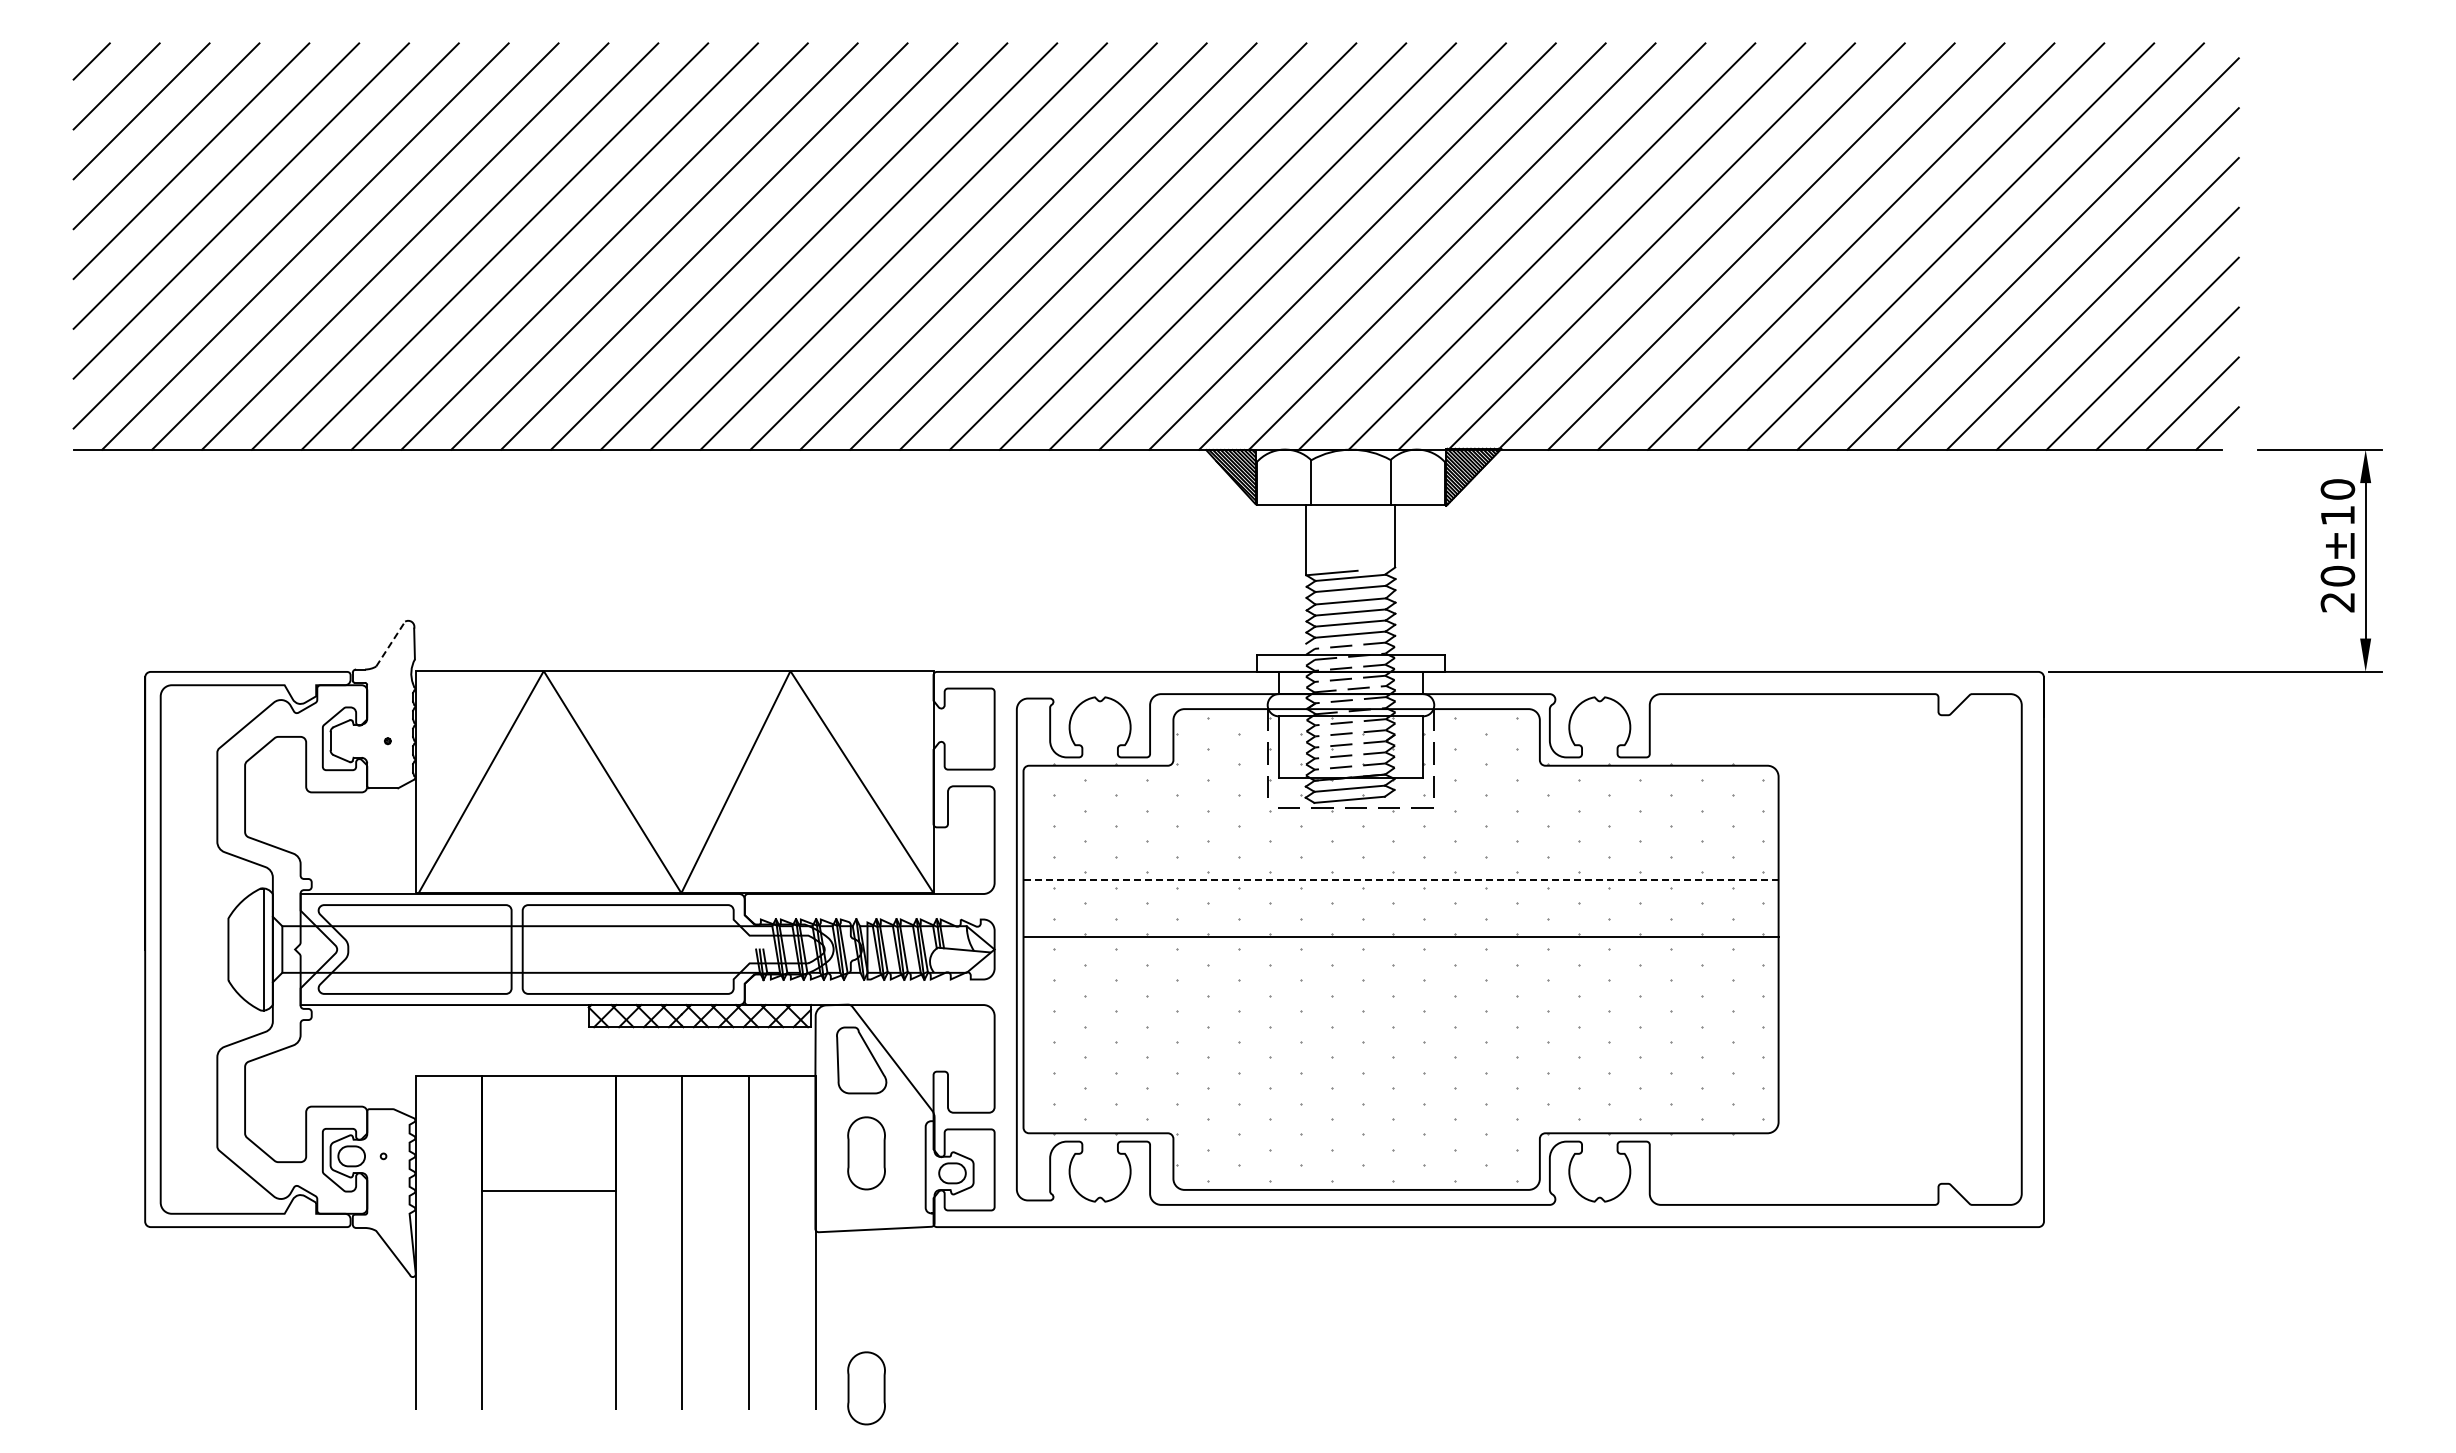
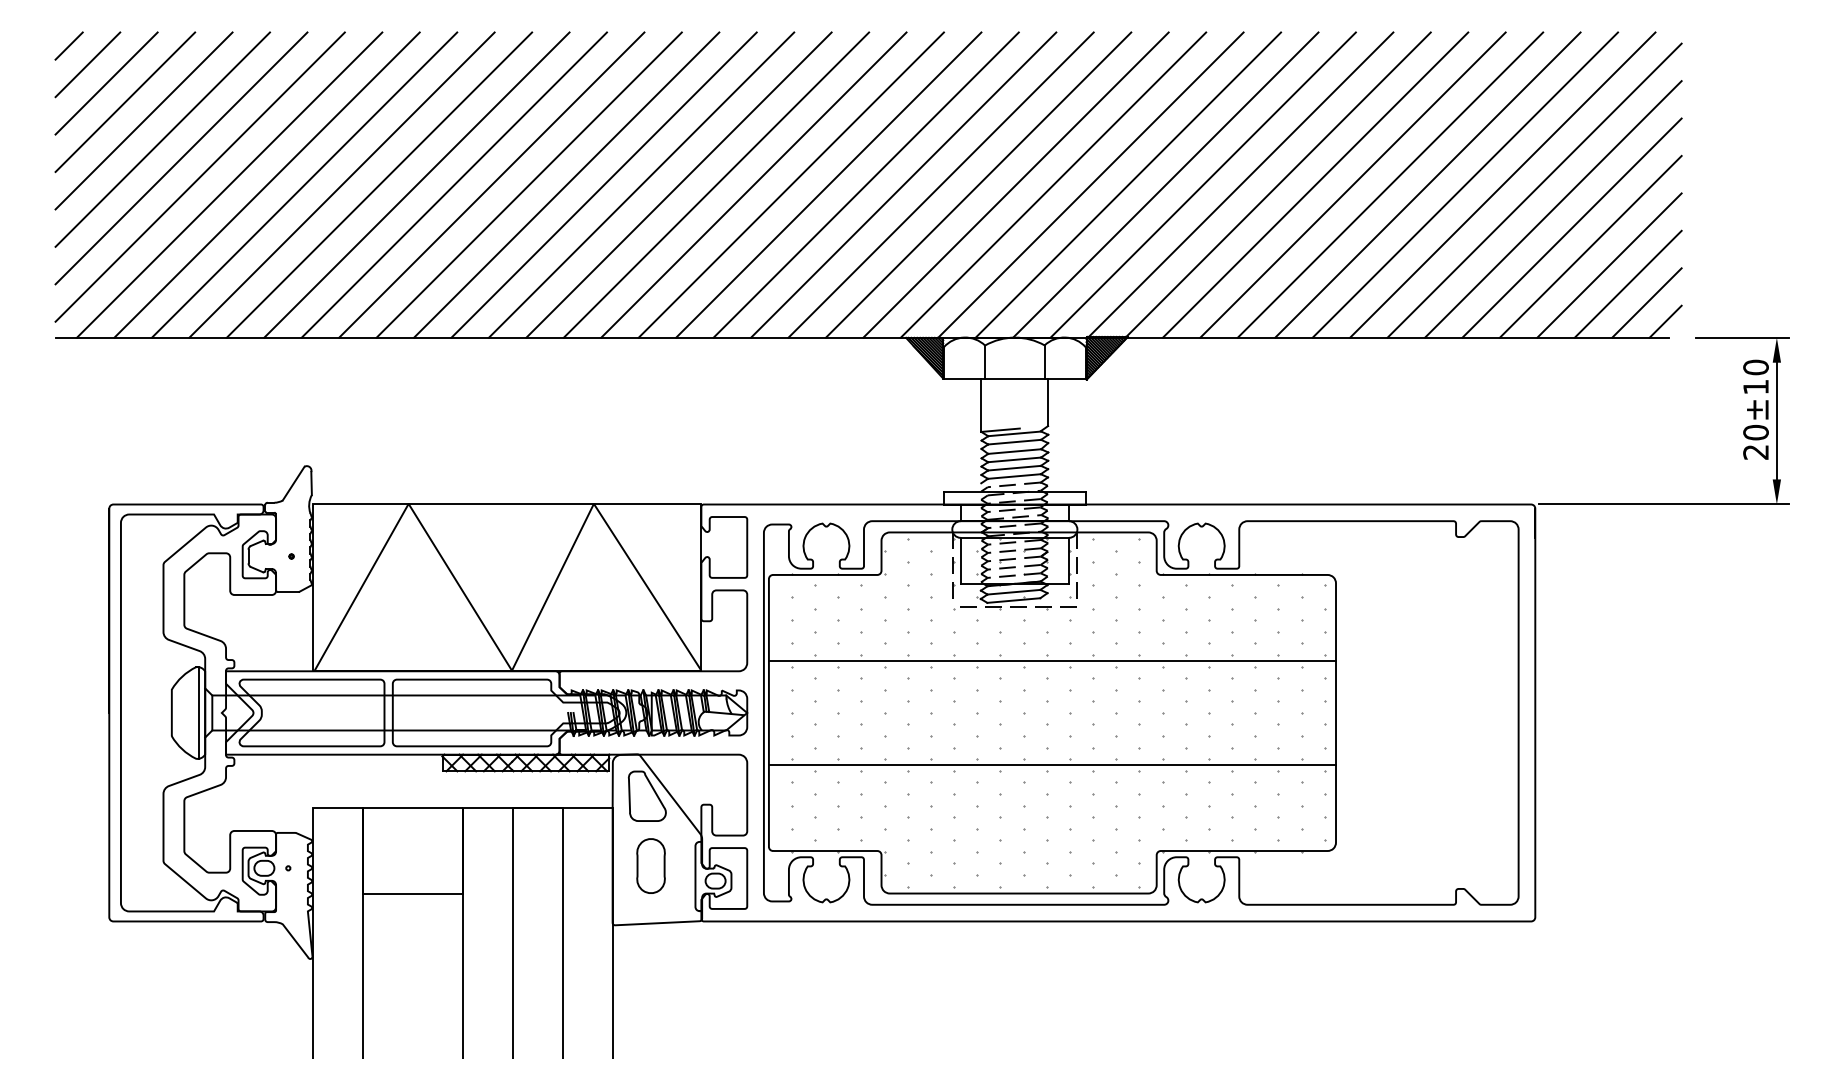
line: (390, 644) -> (293, 483), dashed -> solid
line: (1401, 880) -> (1052, 661), dashed -> solid
line: (1400, 936) -> (1052, 764), moved
part: (866, 1388) -> (651, 1042), removed

